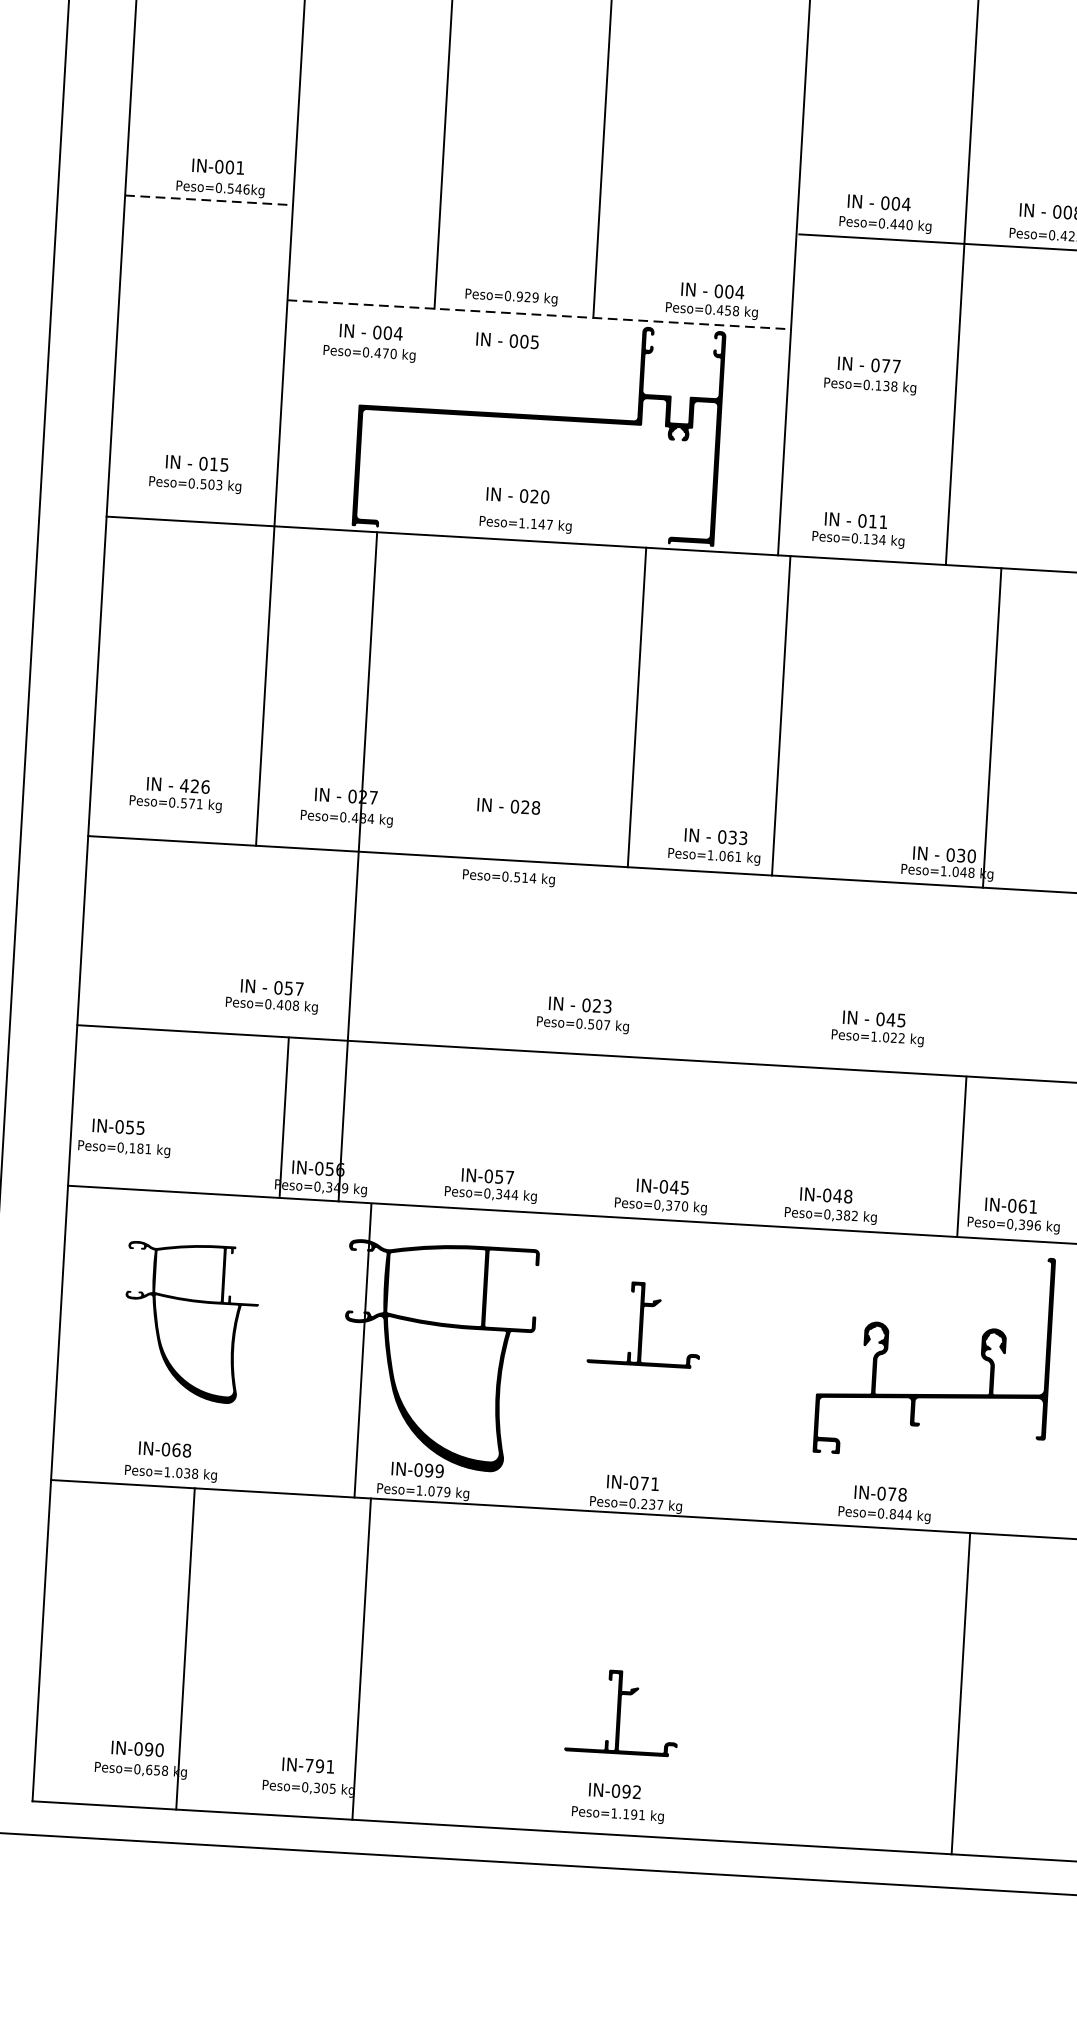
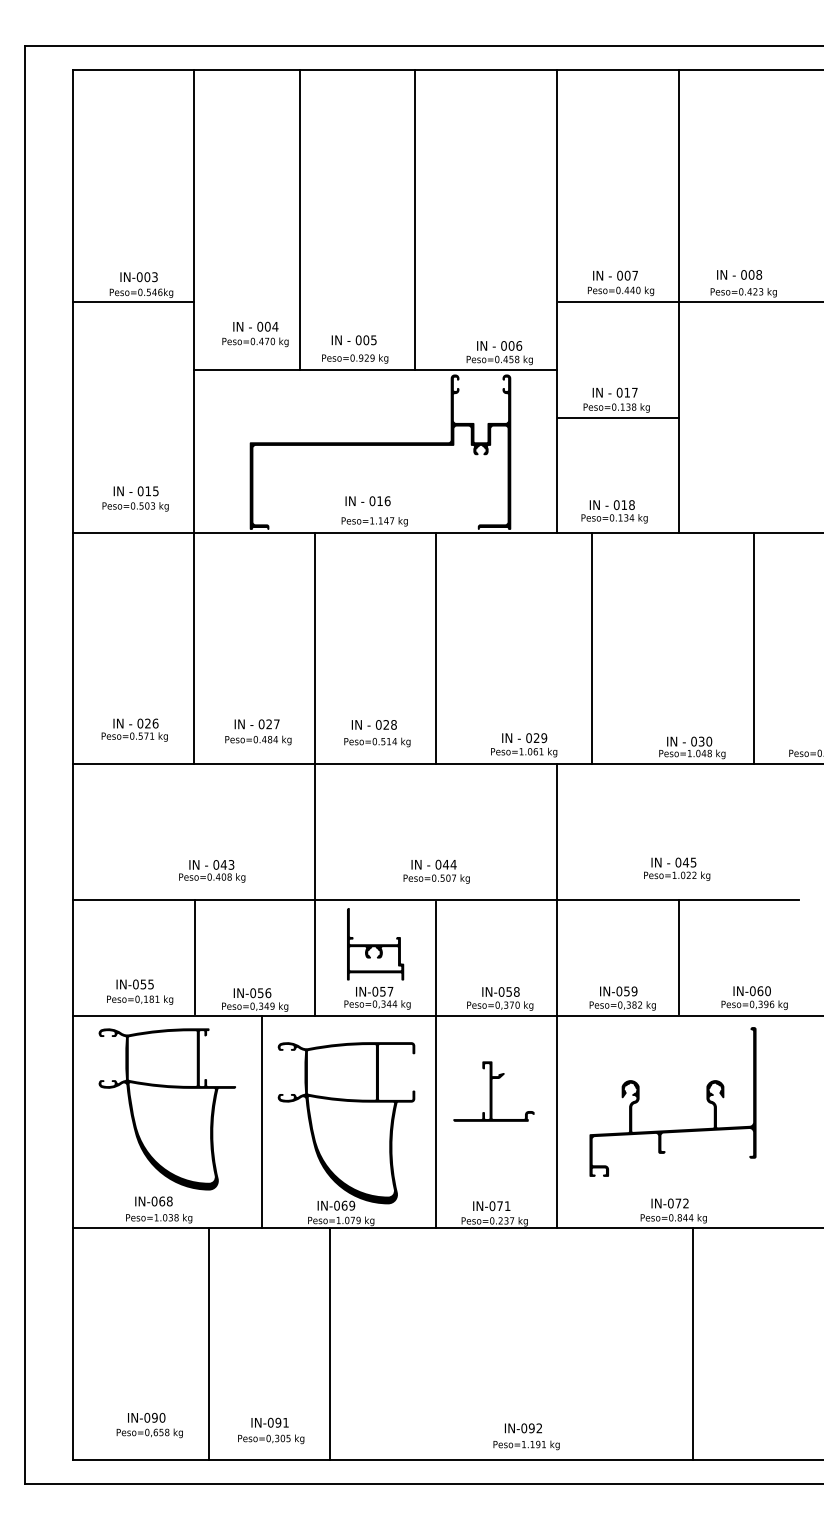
text: (239, 168) -> (154, 277), IN-001 -> IN-003
line: (208, 200) -> (133, 301), dashed -> solid
text: (906, 204) -> (635, 275), 004 -> 007
text: (740, 291) -> (519, 345), 004 -> 006
line: (538, 315) -> (375, 370), dashed -> solid
text: (506, 341) -> (353, 340), moved
text: (370, 342) -> (255, 334), moved
text: (884, 365) -> (626, 392), 077 -> 017
line: (871, 399) -> (618, 417), added
text: (539, 495) -> (383, 500), 020 -> 016
text: (882, 521) -> (631, 504), 011 -> 018
line: (637, 707) -> (436, 648), moved
line: (781, 715) -> (592, 648), moved
line: (992, 727) -> (753, 648), moved
text: (184, 785) -> (140, 723), 426 -> 026
text: (738, 838) -> (540, 738), 033 -> 029
line: (358, 866) -> (315, 774), moved
text: (509, 878) -> (377, 742), moved
text: (294, 988) -> (227, 864), 057 -> 043
text: (601, 1005) -> (449, 864), 023 -> 044
text: (878, 1027) -> (677, 868), moved
part: (492, 1110) -> (375, 944), added
line: (283, 1116) -> (194, 957), moved
text: (125, 1136) -> (140, 991), moved
line: (961, 1156) -> (678, 957), moved
text: (679, 1187) -> (512, 991), IN-045 -> IN-058
line: (741, 1196) -> (557, 995), added
text: (842, 1196) -> (630, 991), IN-048 -> IN-059
text: (1032, 1207) -> (767, 991), IN-061 -> IN-060
line: (567, 1282) -> (436, 1064), added
part: (189, 1322) -> (166, 1109), size x1.43
line: (363, 1351) -> (262, 1122), moved
part: (931, 1393) -> (672, 1129), moved
text: (428, 1470) -> (344, 1205), IN-099 -> IN-069
text: (901, 1494) -> (685, 1203), IN-078 -> IN-072
line: (185, 1648) -> (208, 1343), moved
line: (361, 1658) -> (329, 1343), moved
line: (961, 1692) -> (693, 1343), moved
part: (622, 1712) -> (493, 1371), removed
text: (309, 1765) -> (270, 1422), IN-791 -> IN-091
text: (618, 1802) -> (526, 1436), moved

